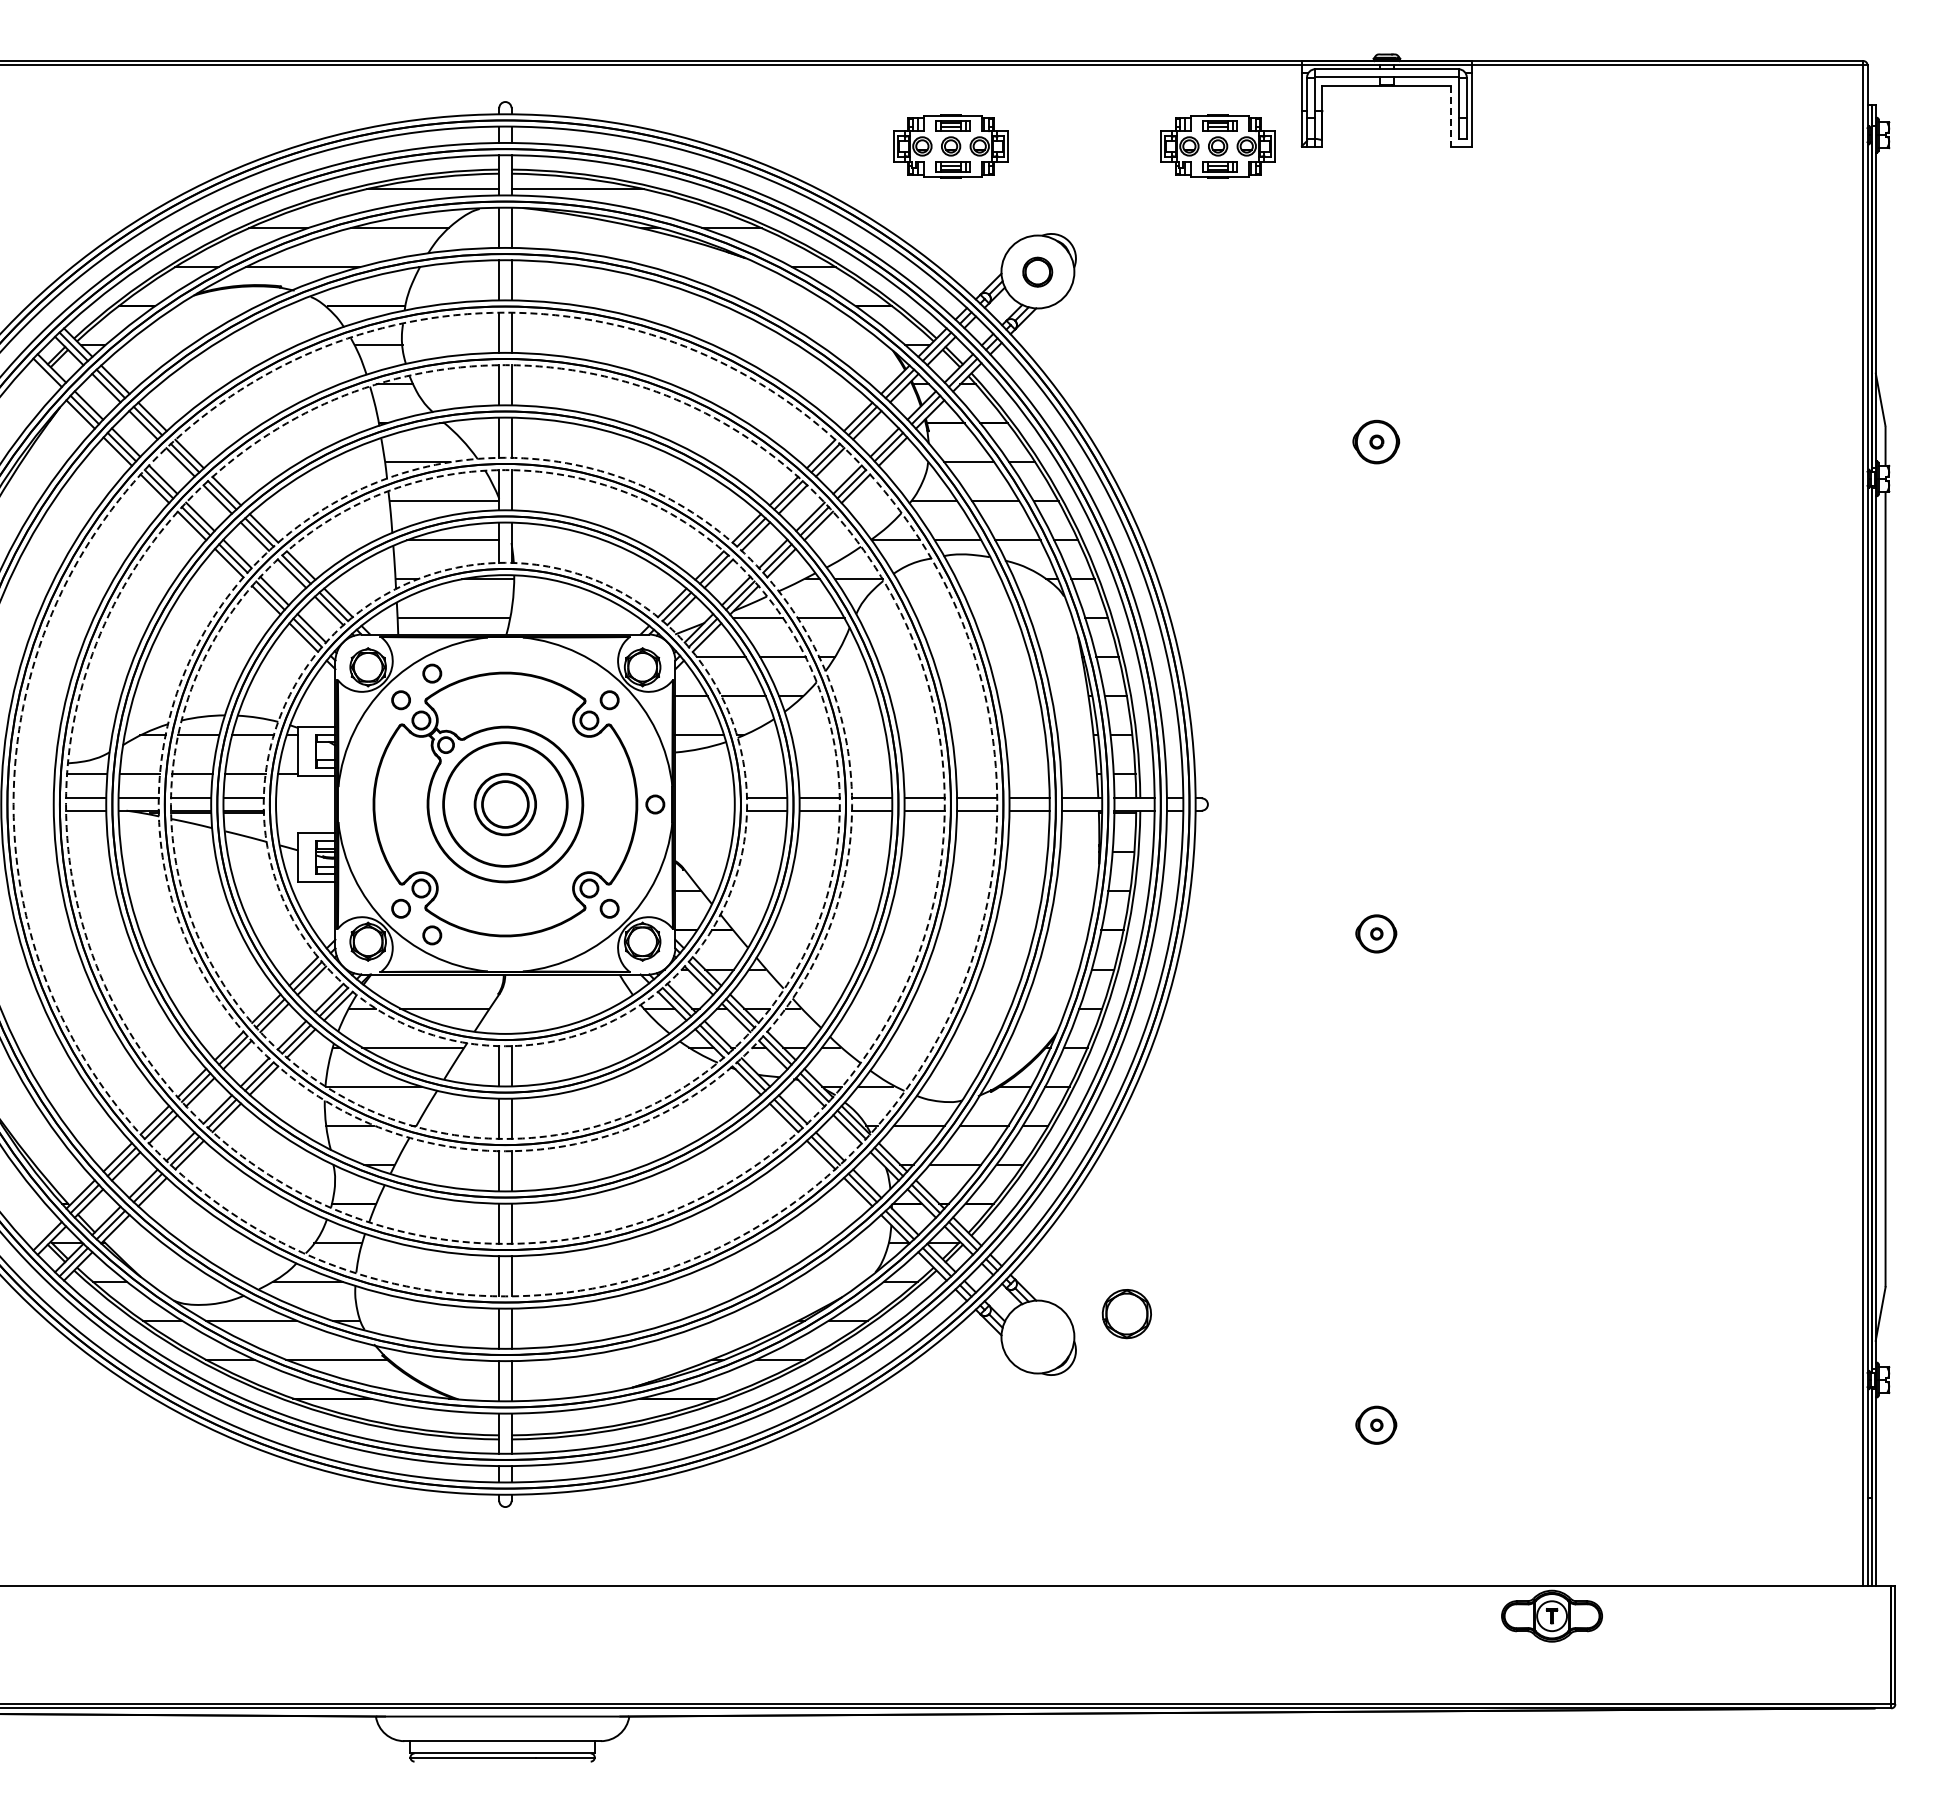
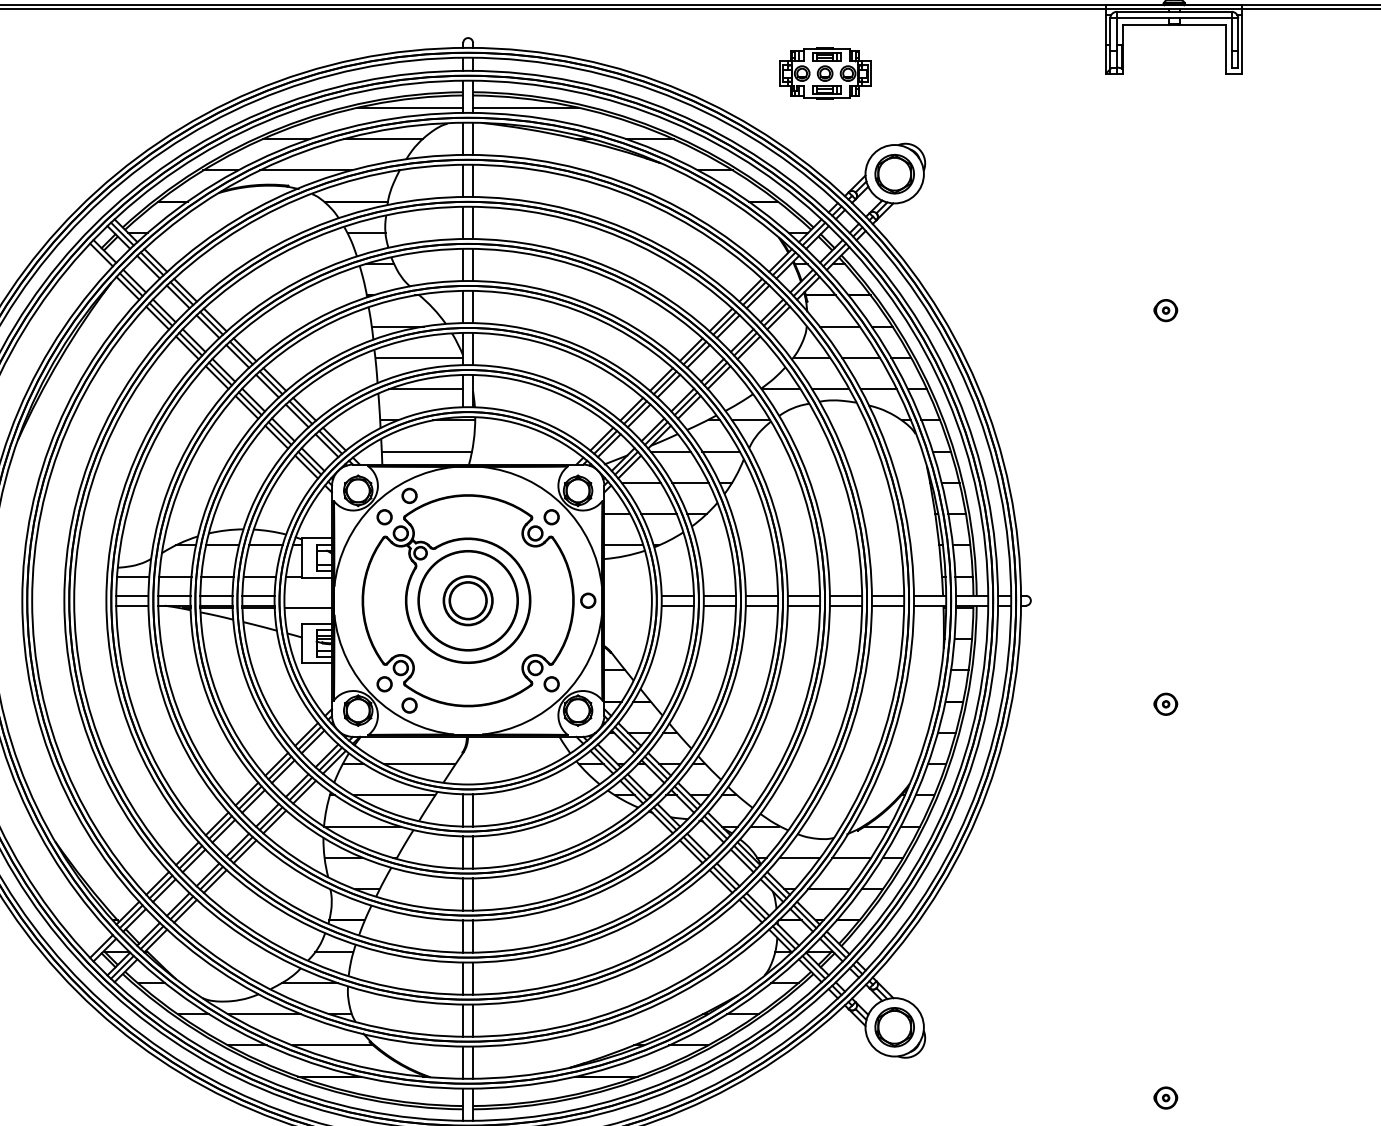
line: (1451, 116) -> (1225, 49), dashed -> solid
part: (1217, 146) -> (1038, 73), removed
part: (1037, 272) -> (894, 174), size x1.67
part: (1376, 442) -> (1165, 310), size x0.62
circle: (504, 804) -> (467, 600), dashed -> solid
circle: (505, 804) -> (468, 600), dashed -> solid
circle: (505, 804) -> (468, 600), dashed -> solid
circle: (505, 804) -> (468, 600), dashed -> solid
circle: (505, 804) -> (468, 600), dashed -> solid
line: (305, 813) -> (308, 607), added
part: (1376, 933) -> (1165, 704), size x0.71
part: (1126, 1314) -> (894, 1027), moved
part: (1376, 1425) -> (1165, 1098), size x0.71

